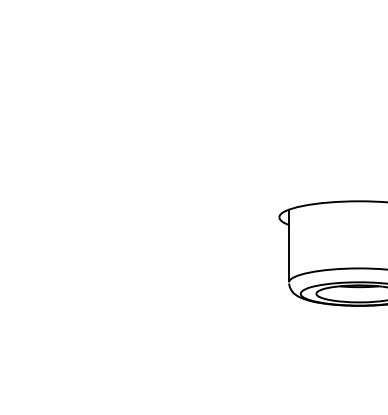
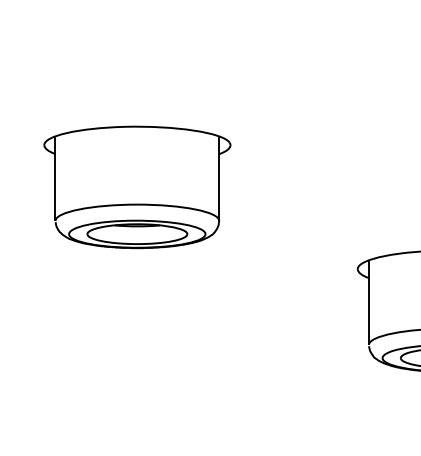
part: (89, 146) -> (136, 186), added

